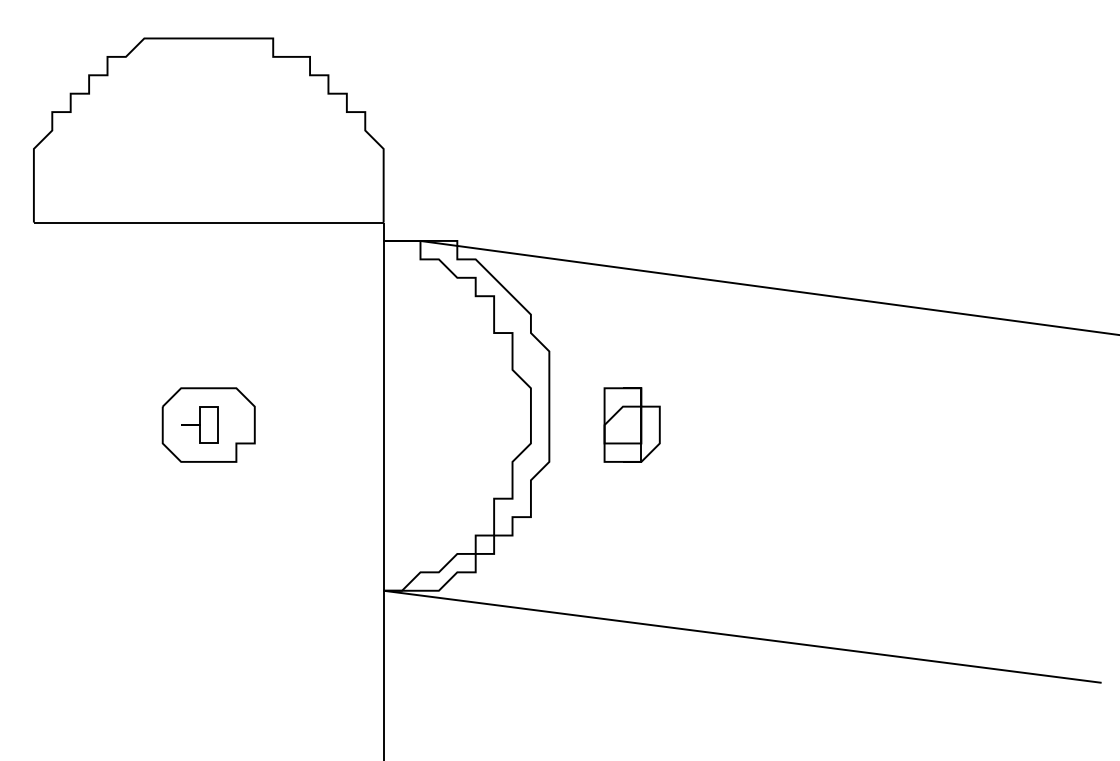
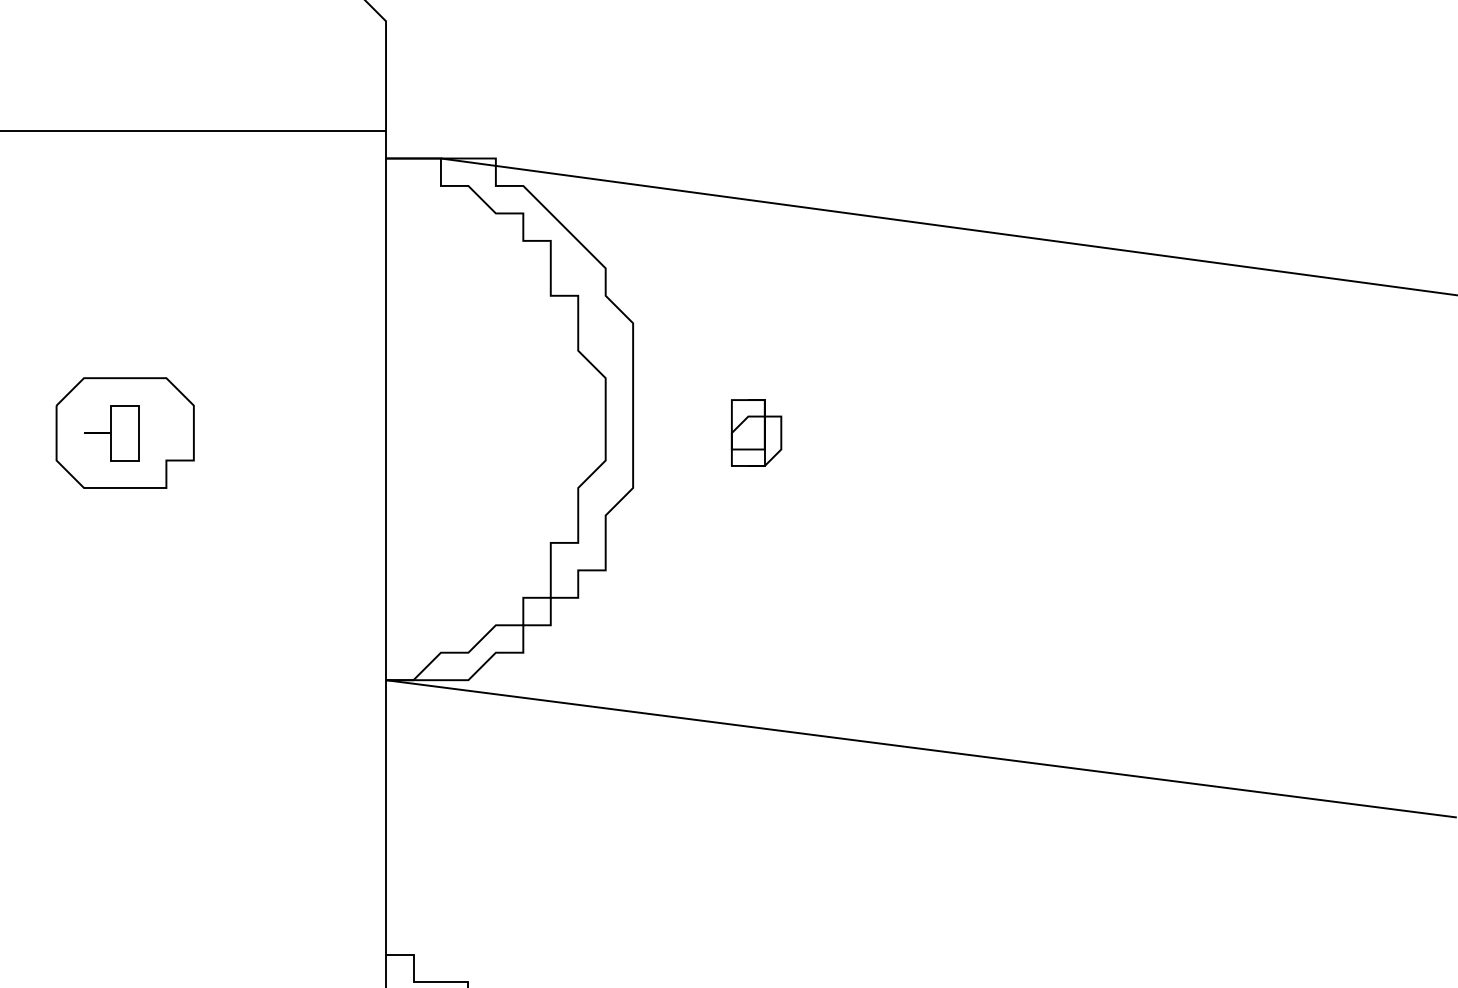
part: (631, 424) -> (755, 432), size x0.6

